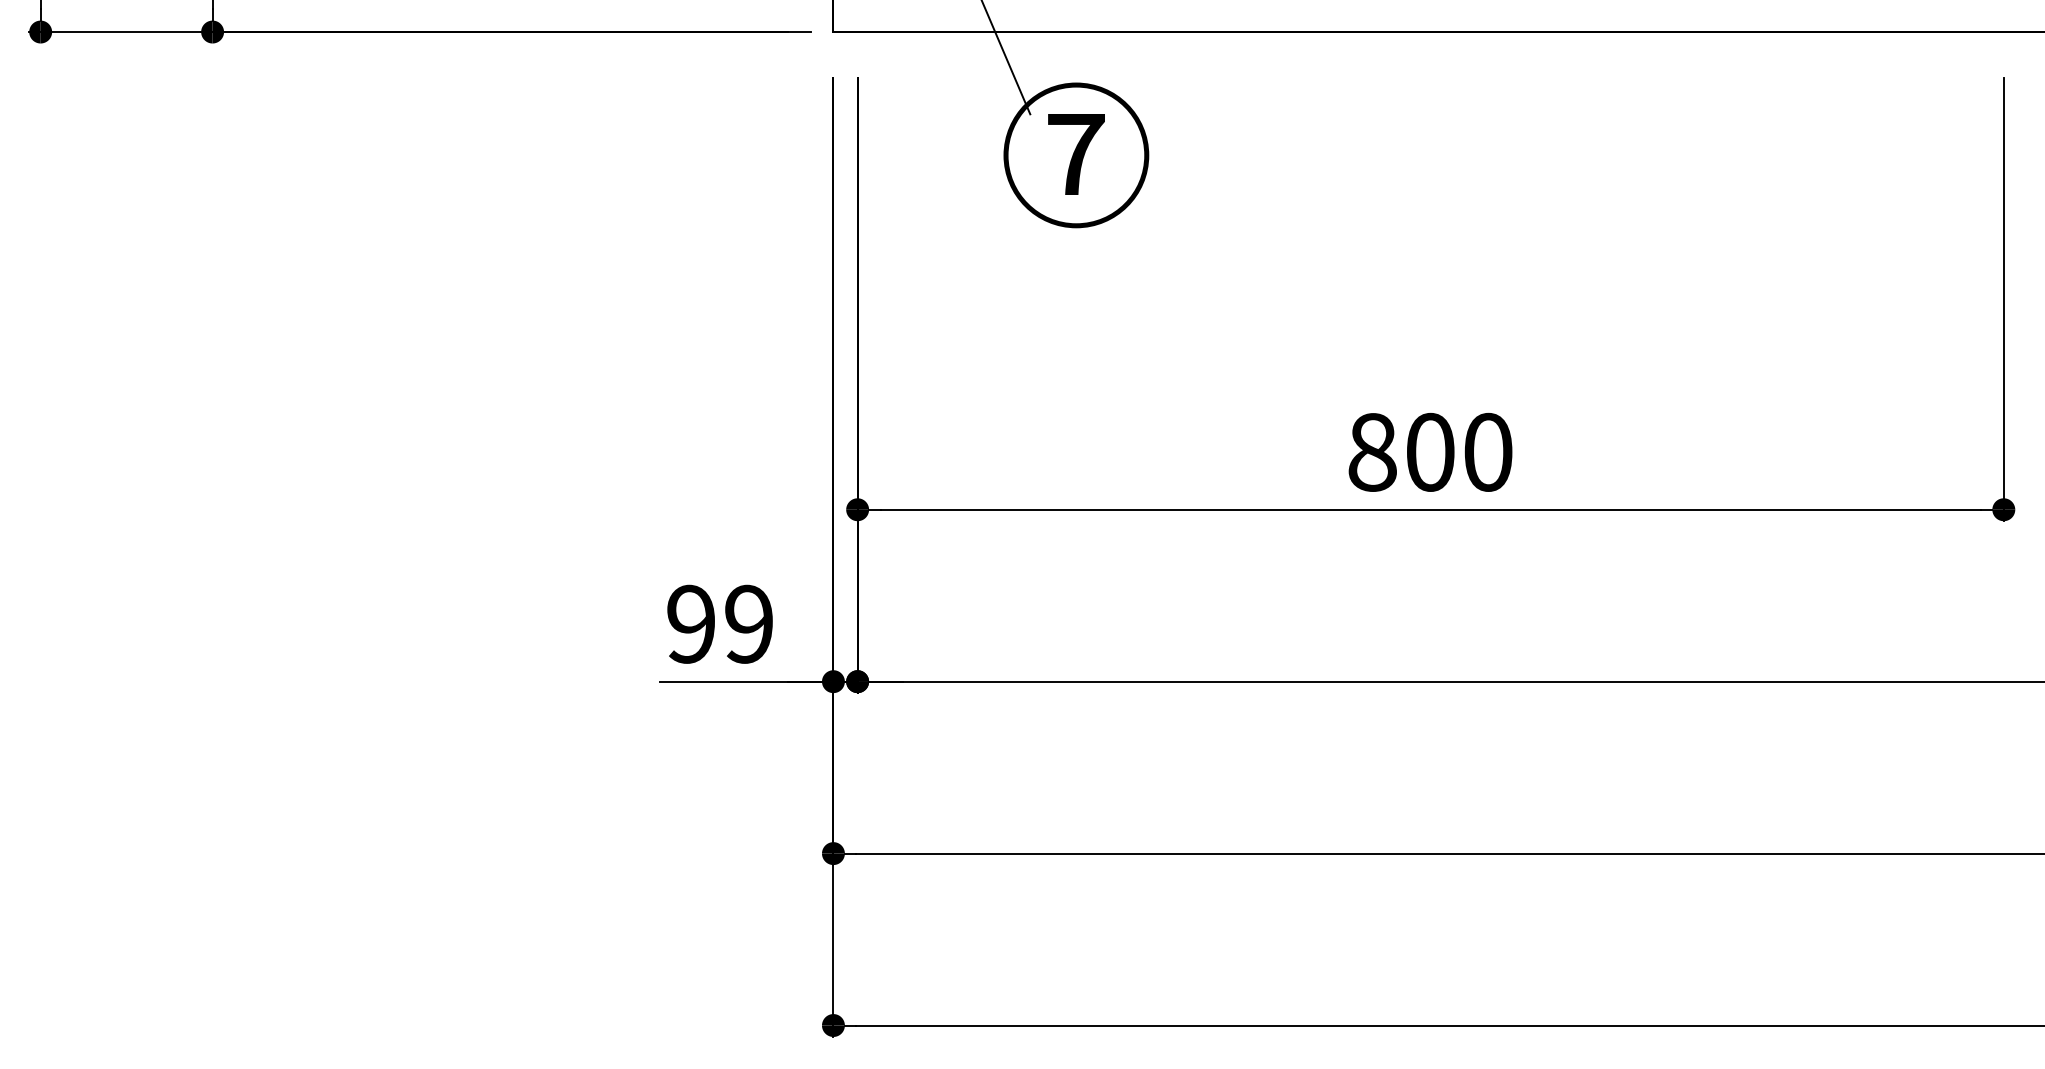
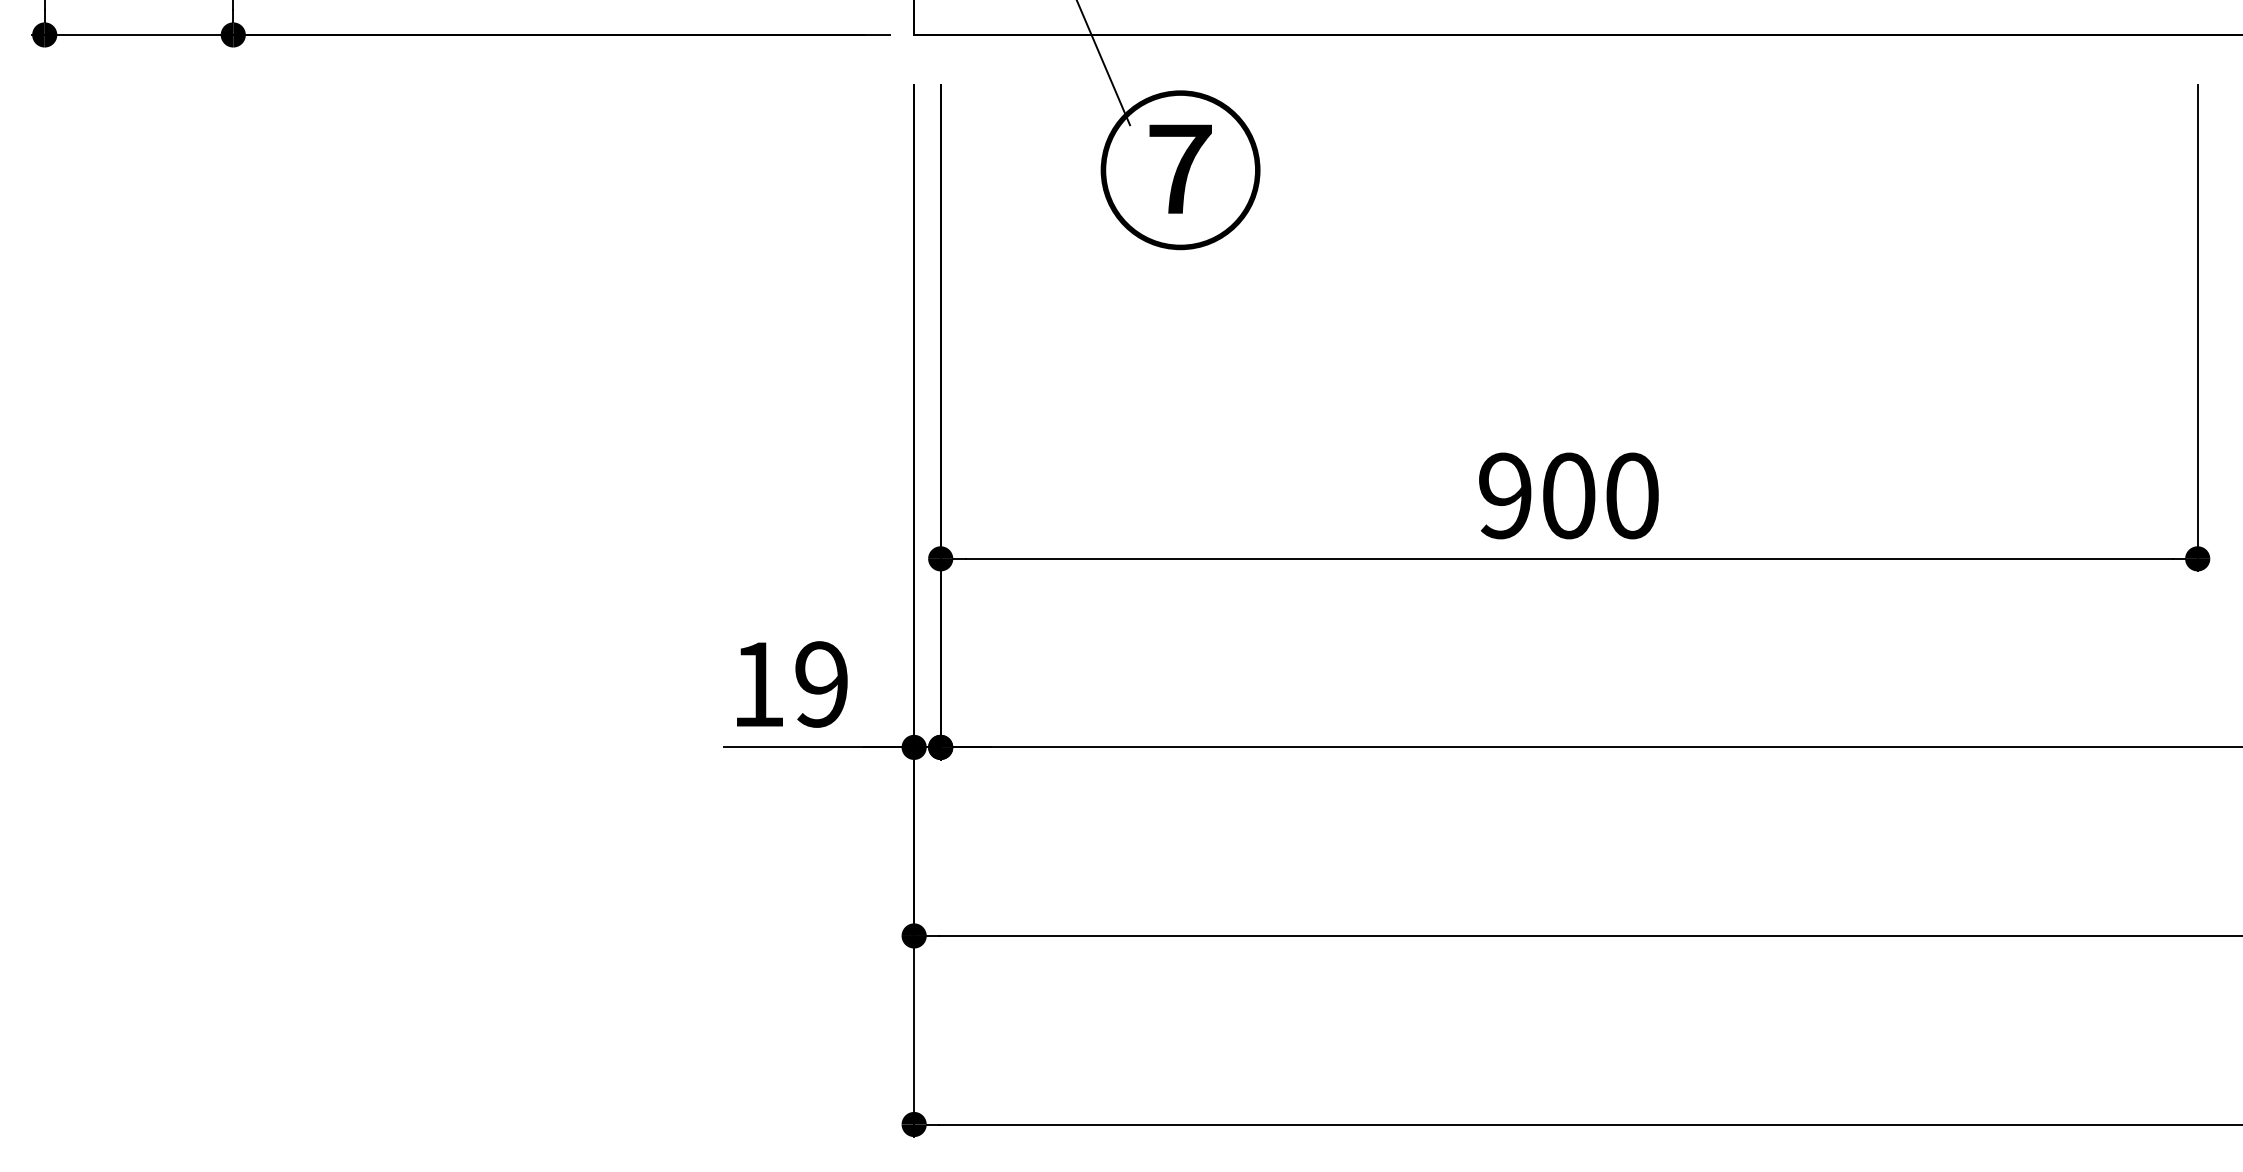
text: (1372, 451) -> (1505, 494), 800 -> 900
text: (690, 623) -> (757, 683), 99 -> 19

